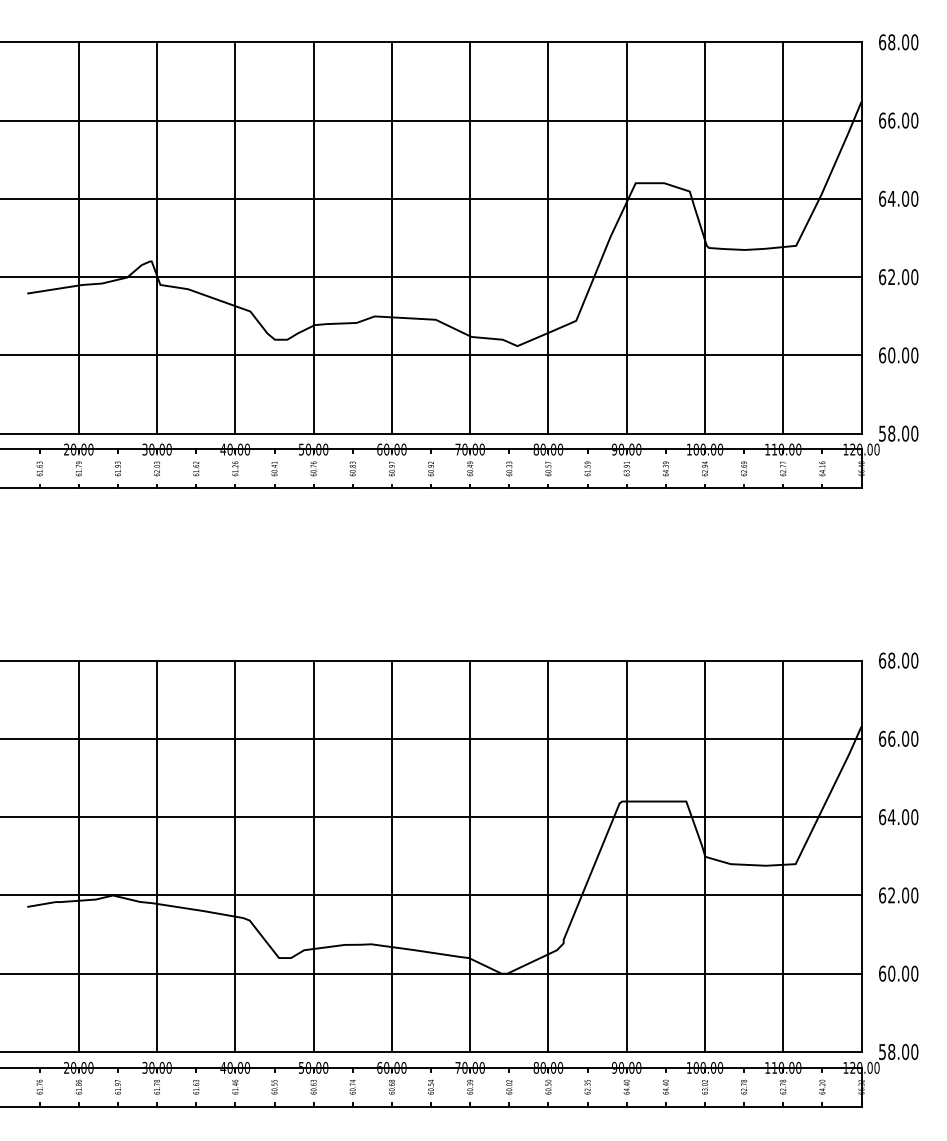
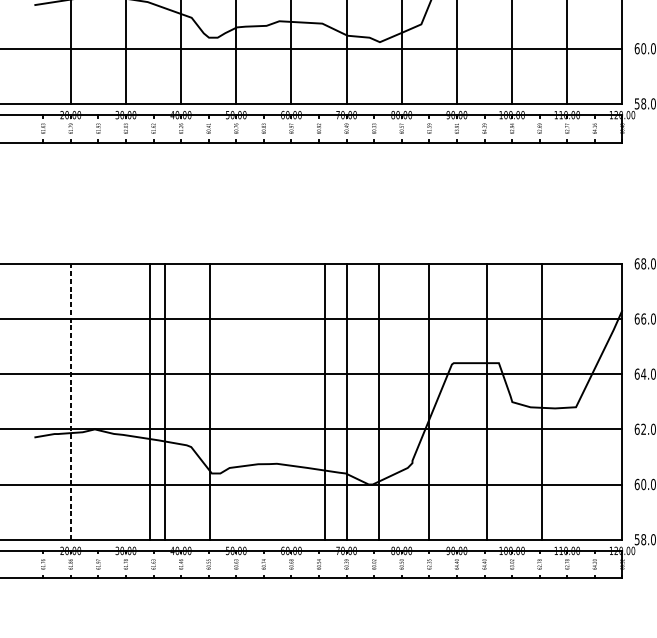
line: (157, 855) -> (165, 401), moved
line: (235, 855) -> (150, 401), moved
line: (313, 855) -> (210, 401), moved
line: (391, 855) -> (324, 401), moved
line: (548, 855) -> (378, 401), moved
line: (626, 855) -> (428, 401), moved
line: (704, 855) -> (486, 401), moved
line: (783, 855) -> (542, 401), moved
line: (78, 856) -> (70, 401), solid -> dashed

